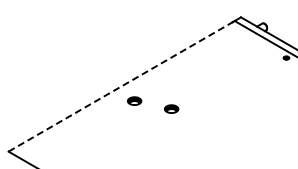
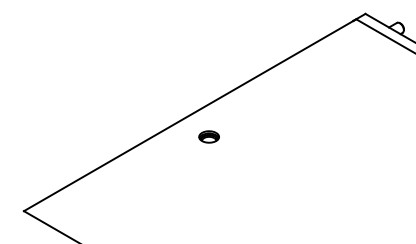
line: (121, 86) -> (189, 115), dashed -> solid
part: (171, 108) -> (263, 147), removed

